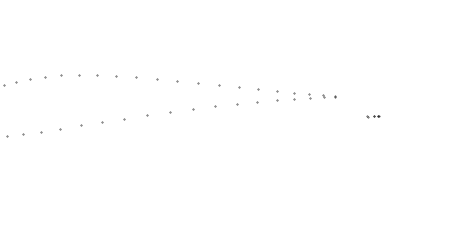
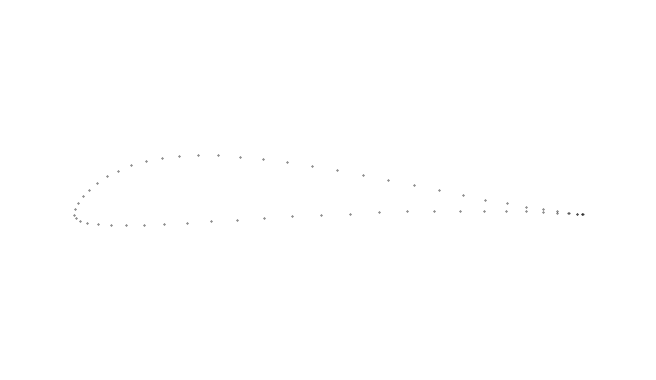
part: (373, 116) -> (575, 213), moved

